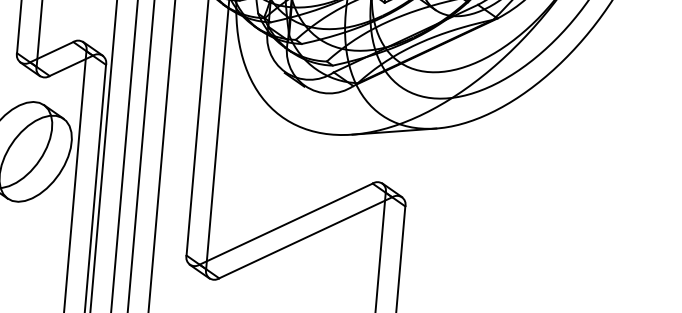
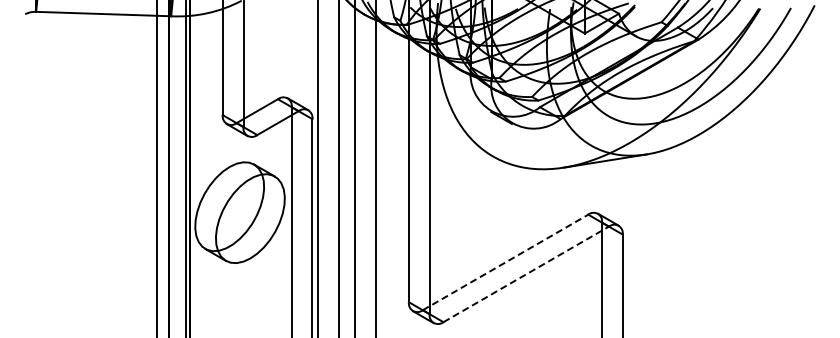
line: (286, 224) -> (505, 262), solid -> dashed
line: (306, 237) -> (526, 274), solid -> dashed

